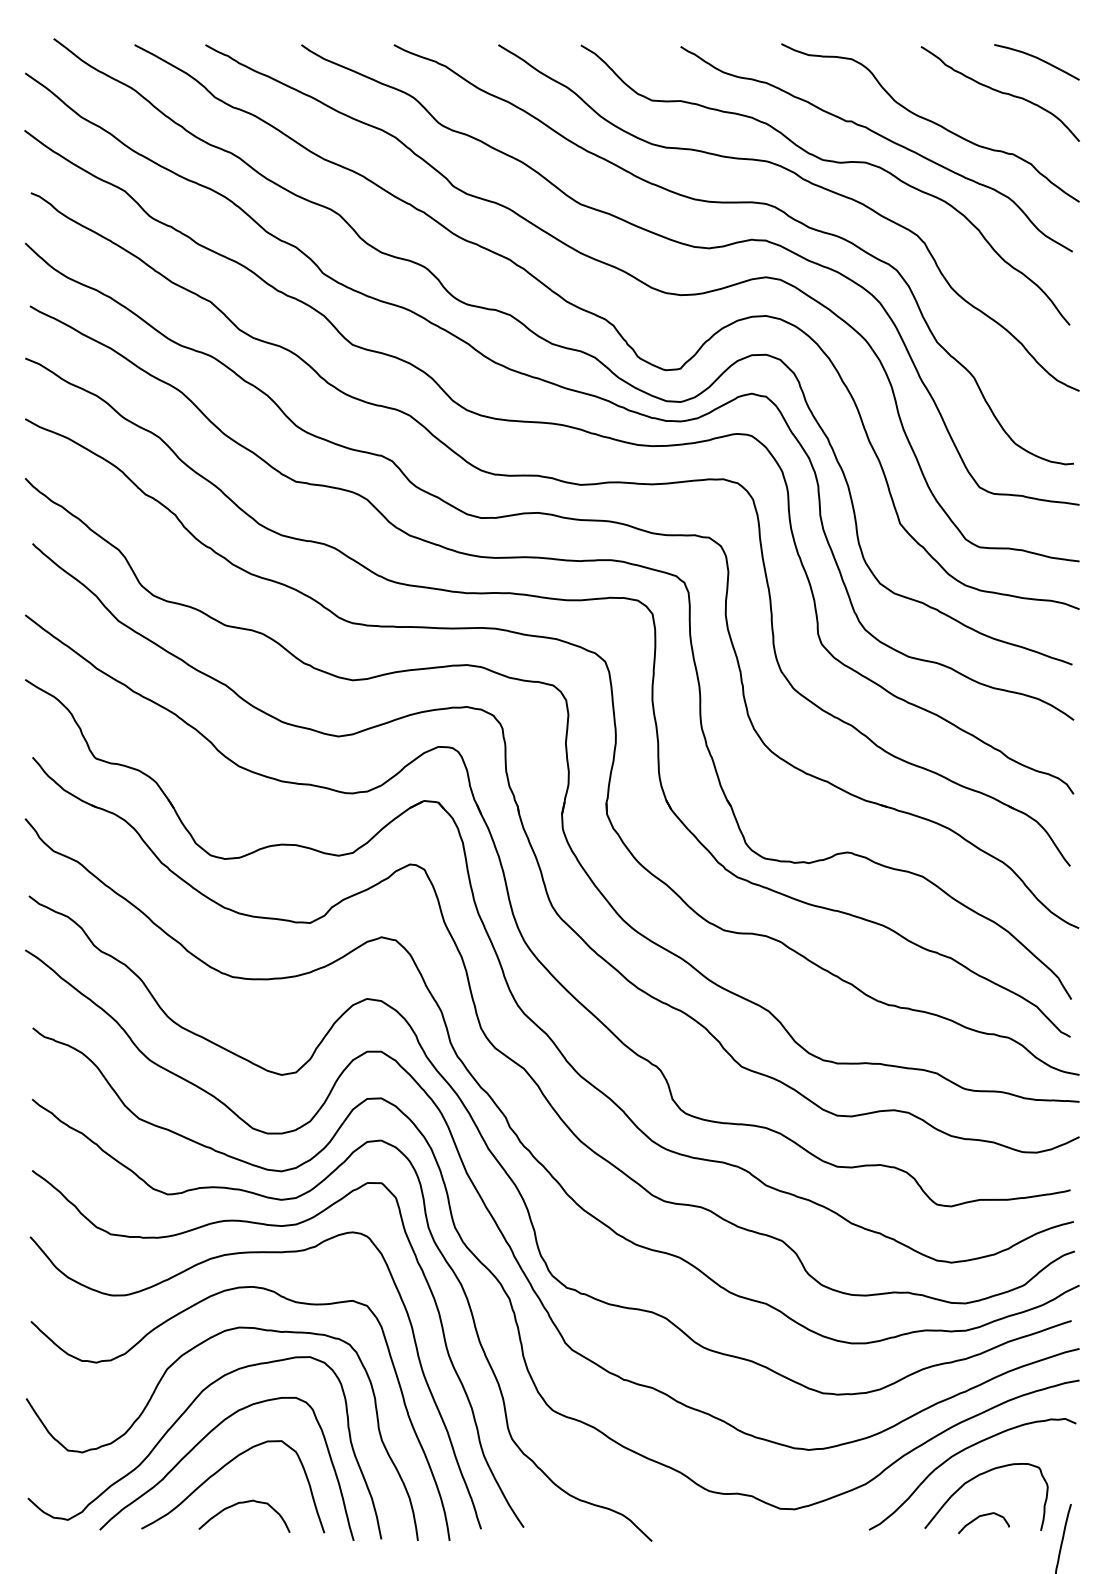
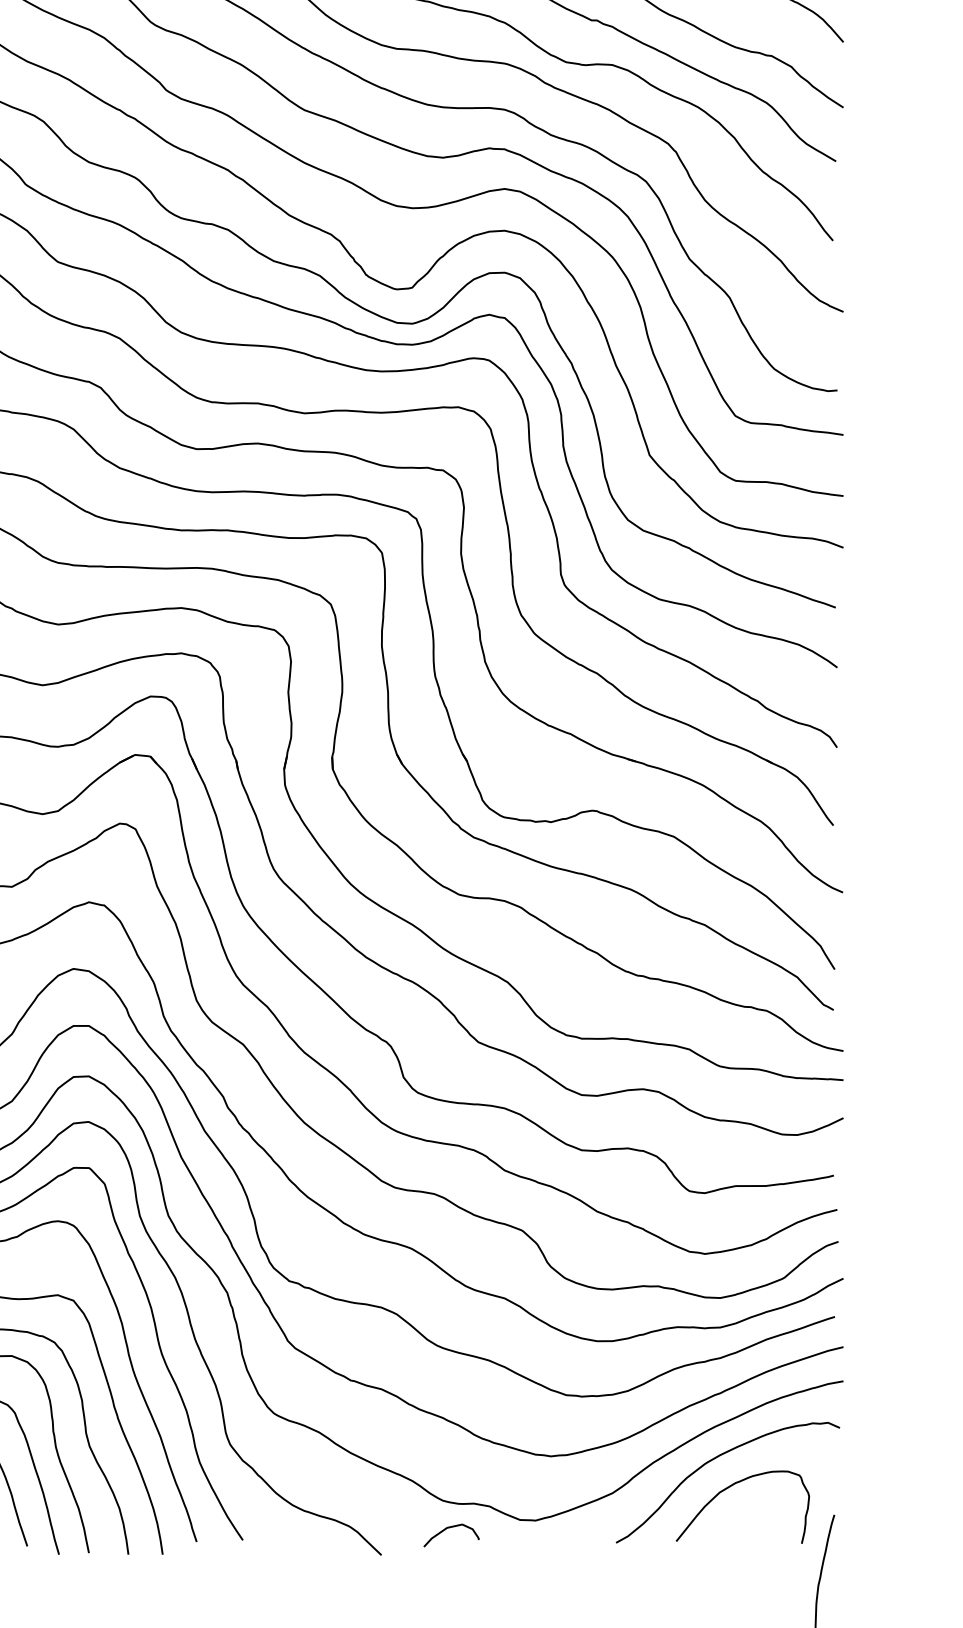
curve: (983, 1516) -> (451, 1528), moved

